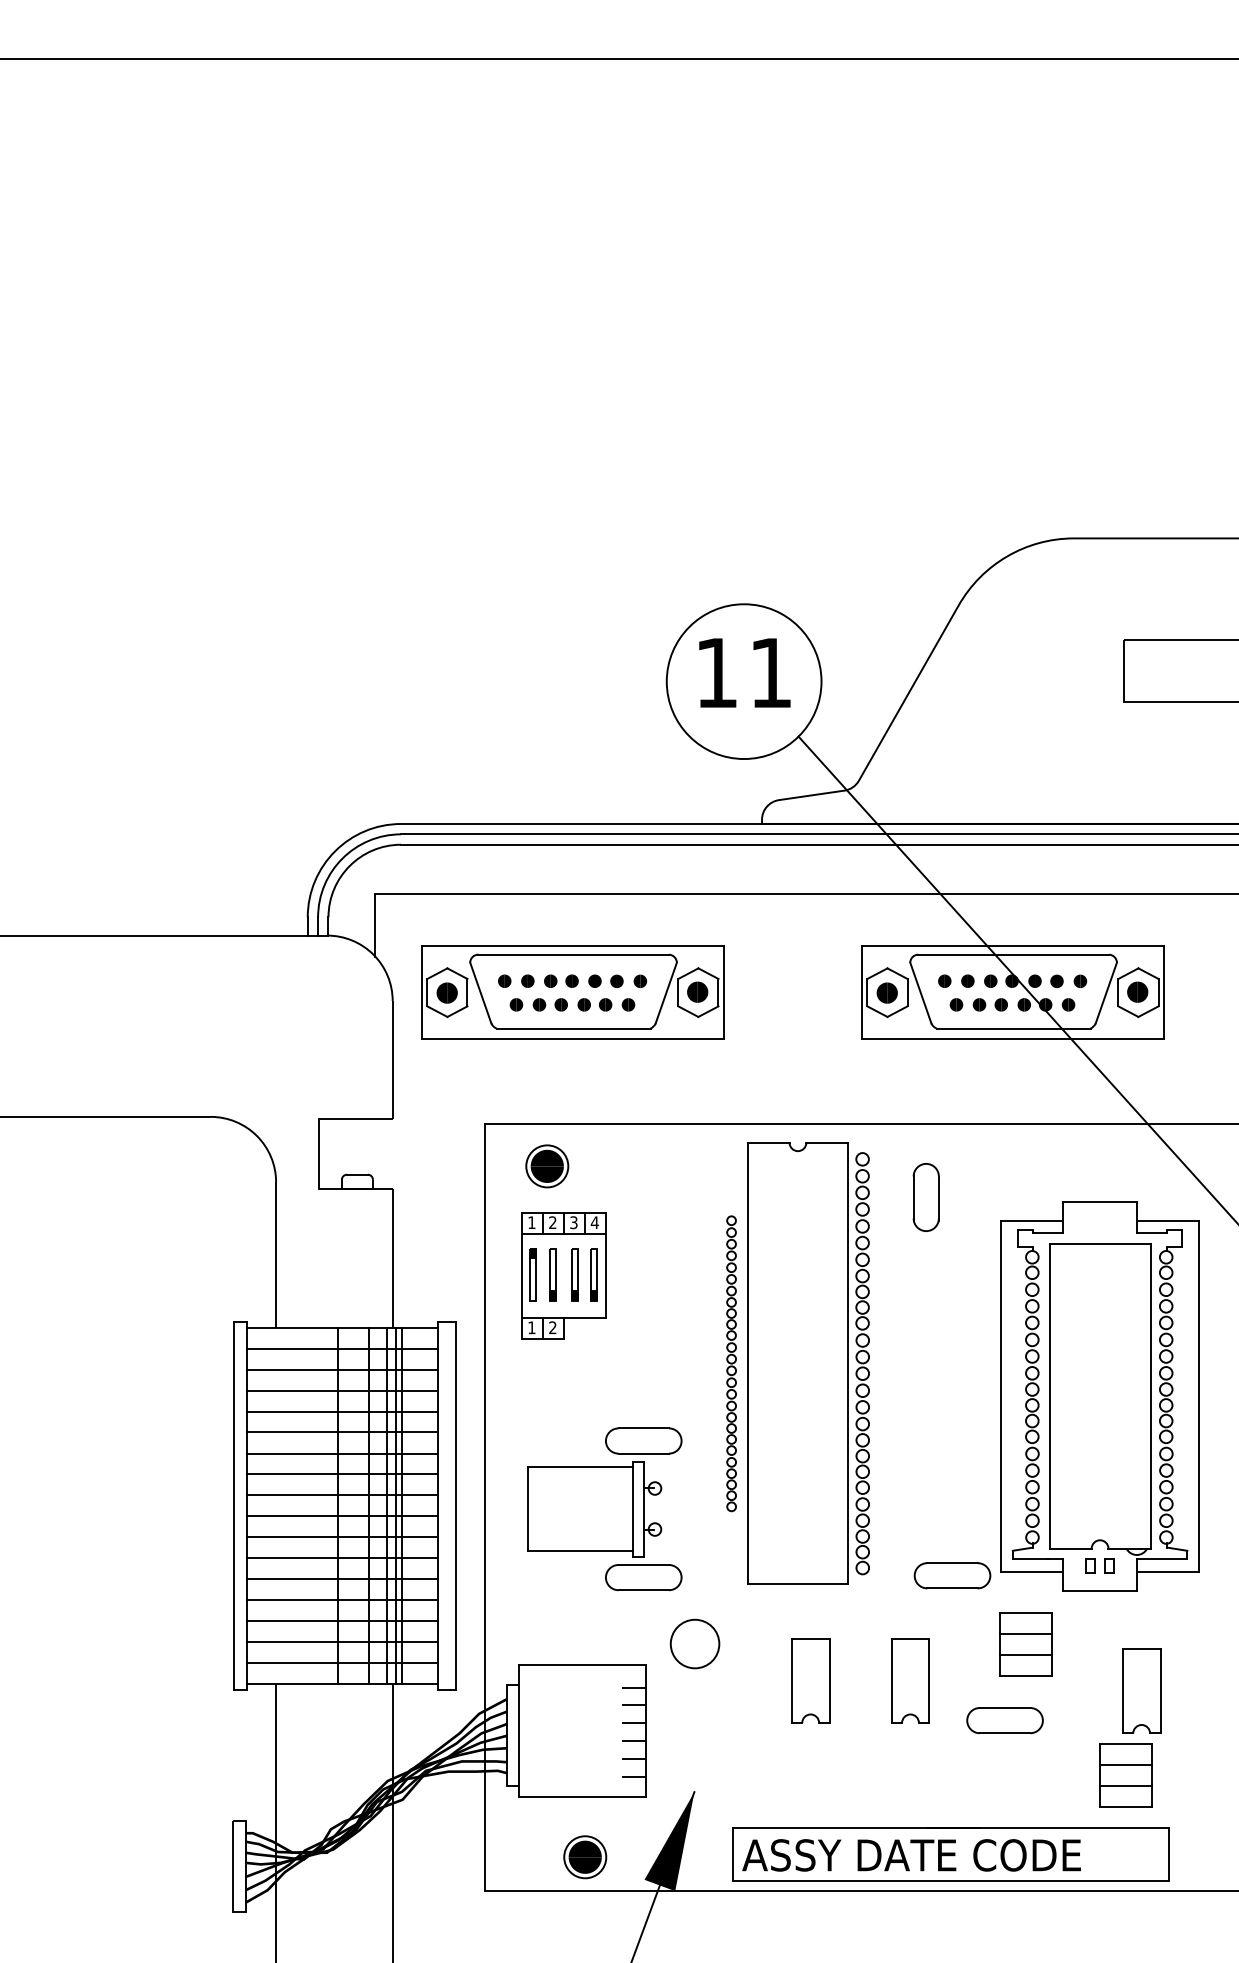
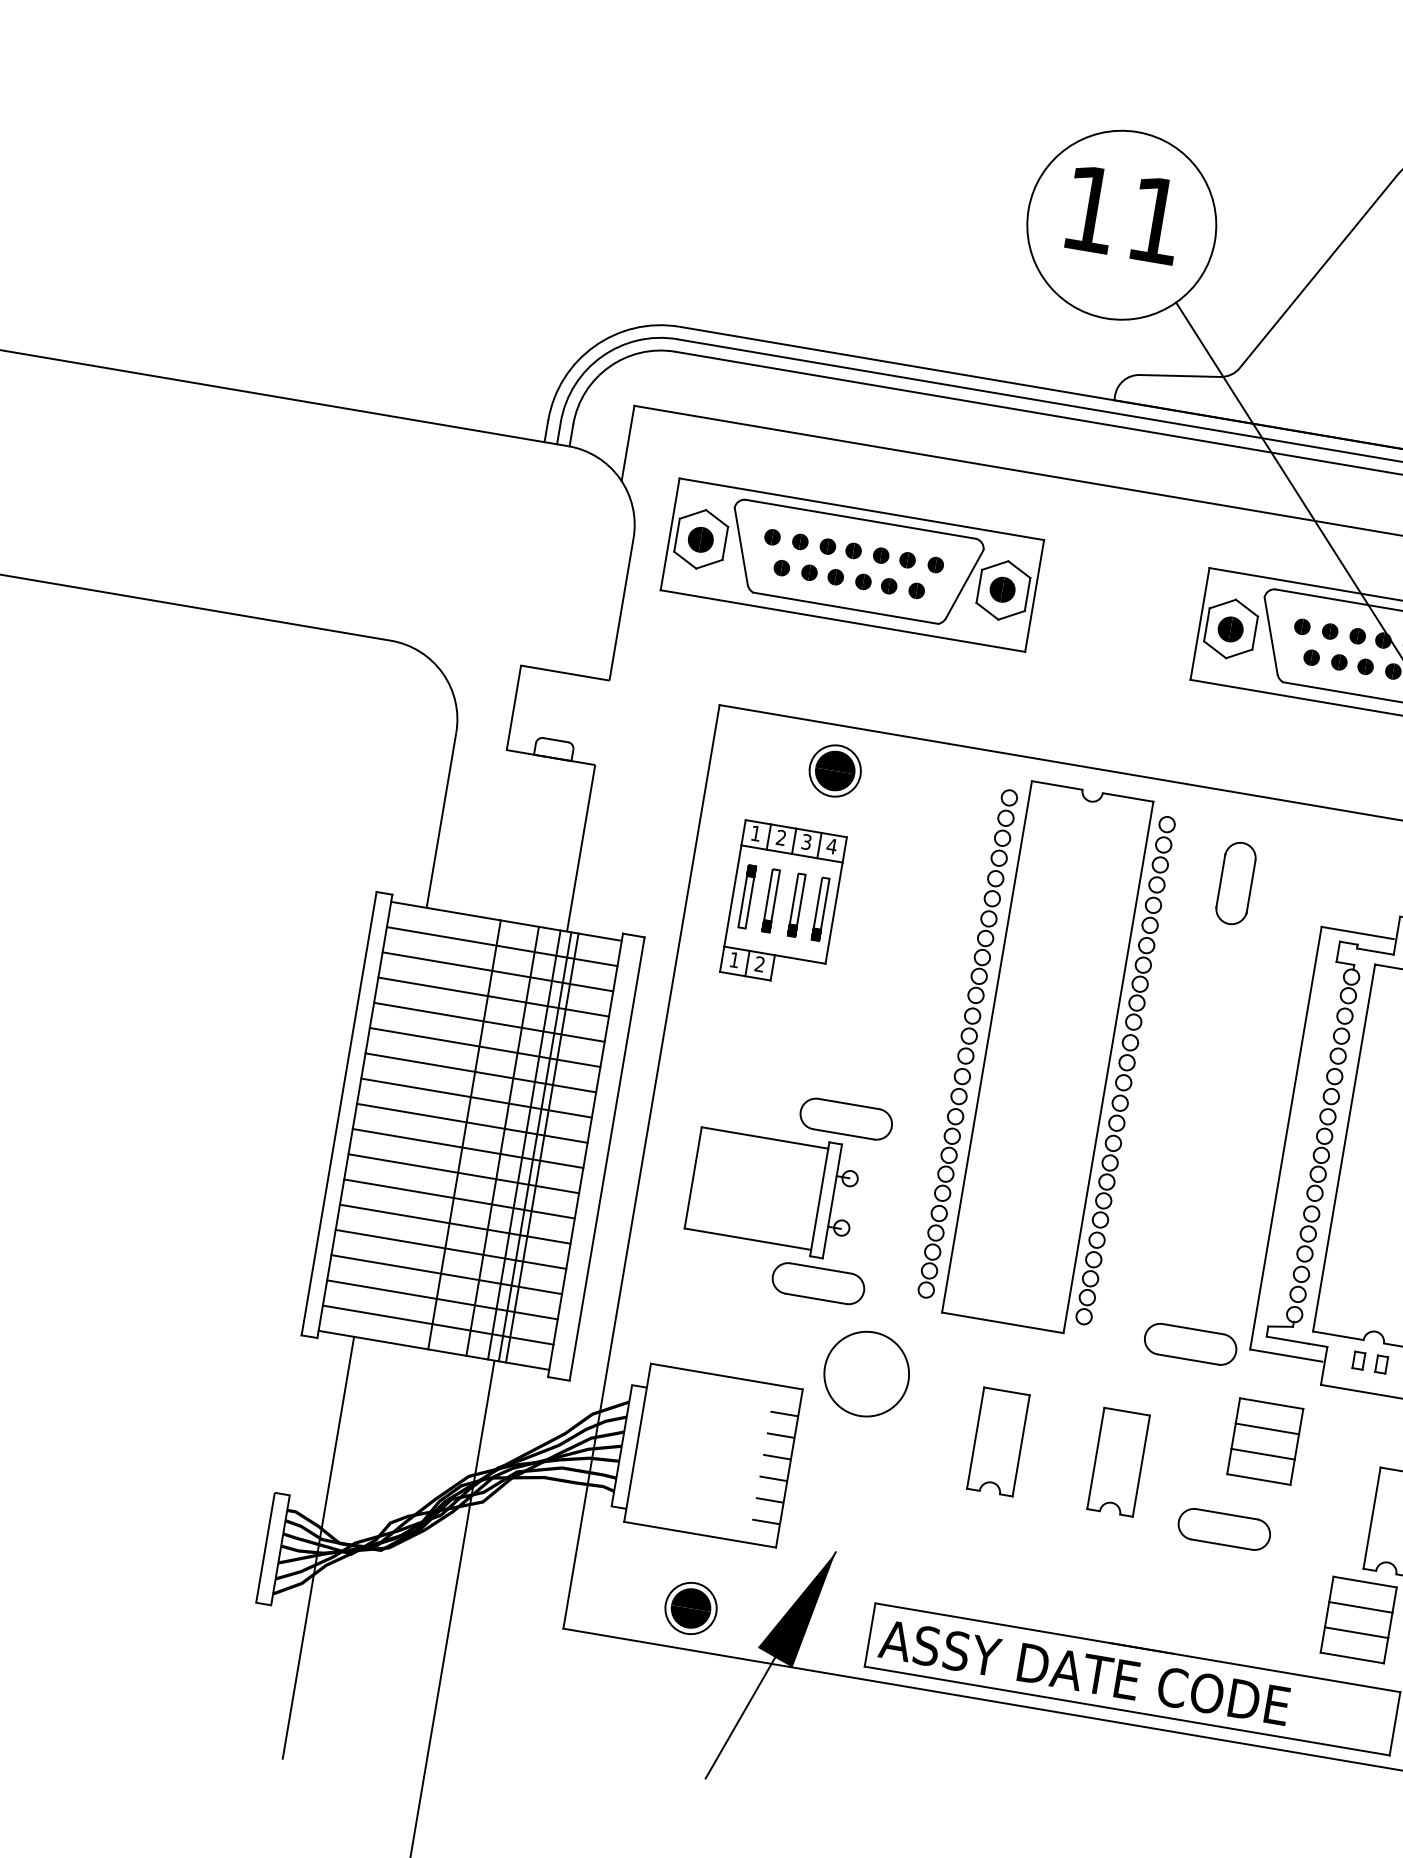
part: (547, 1166) -> (835, 771), moved
part: (731, 1363) -> (967, 1043), size x1.43
circle: (694, 1643) -> (866, 1373), size x1.43

